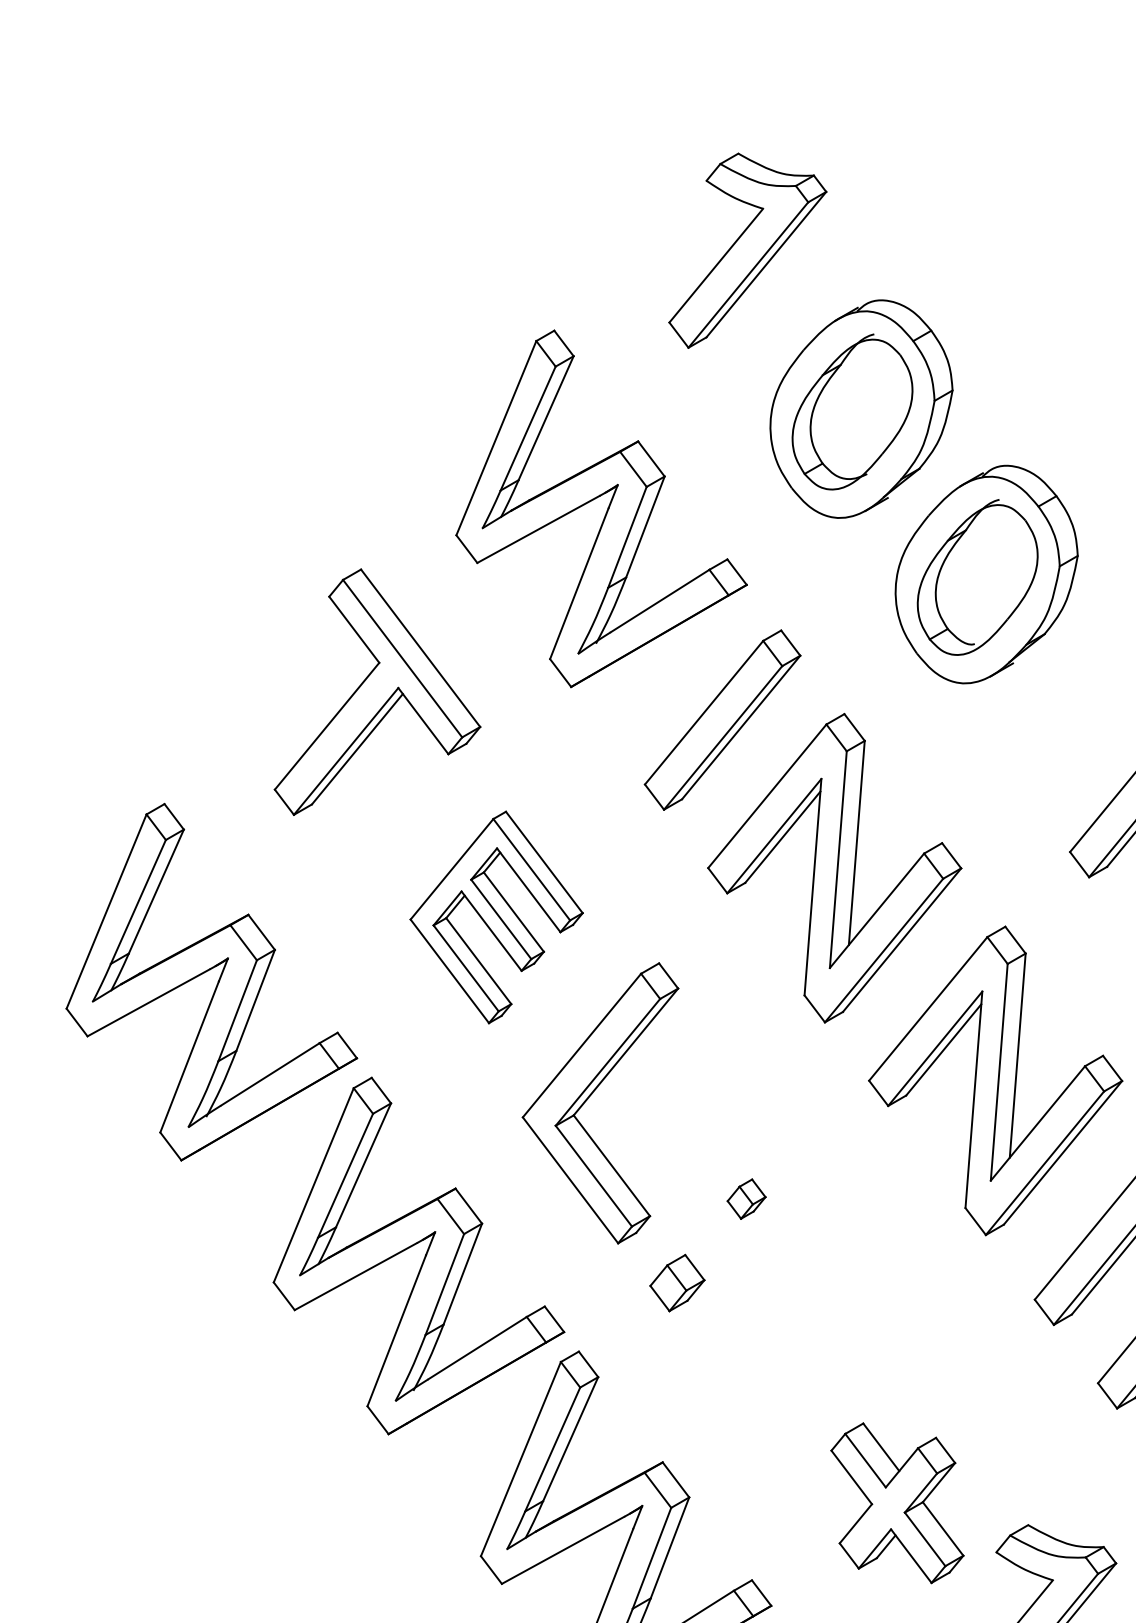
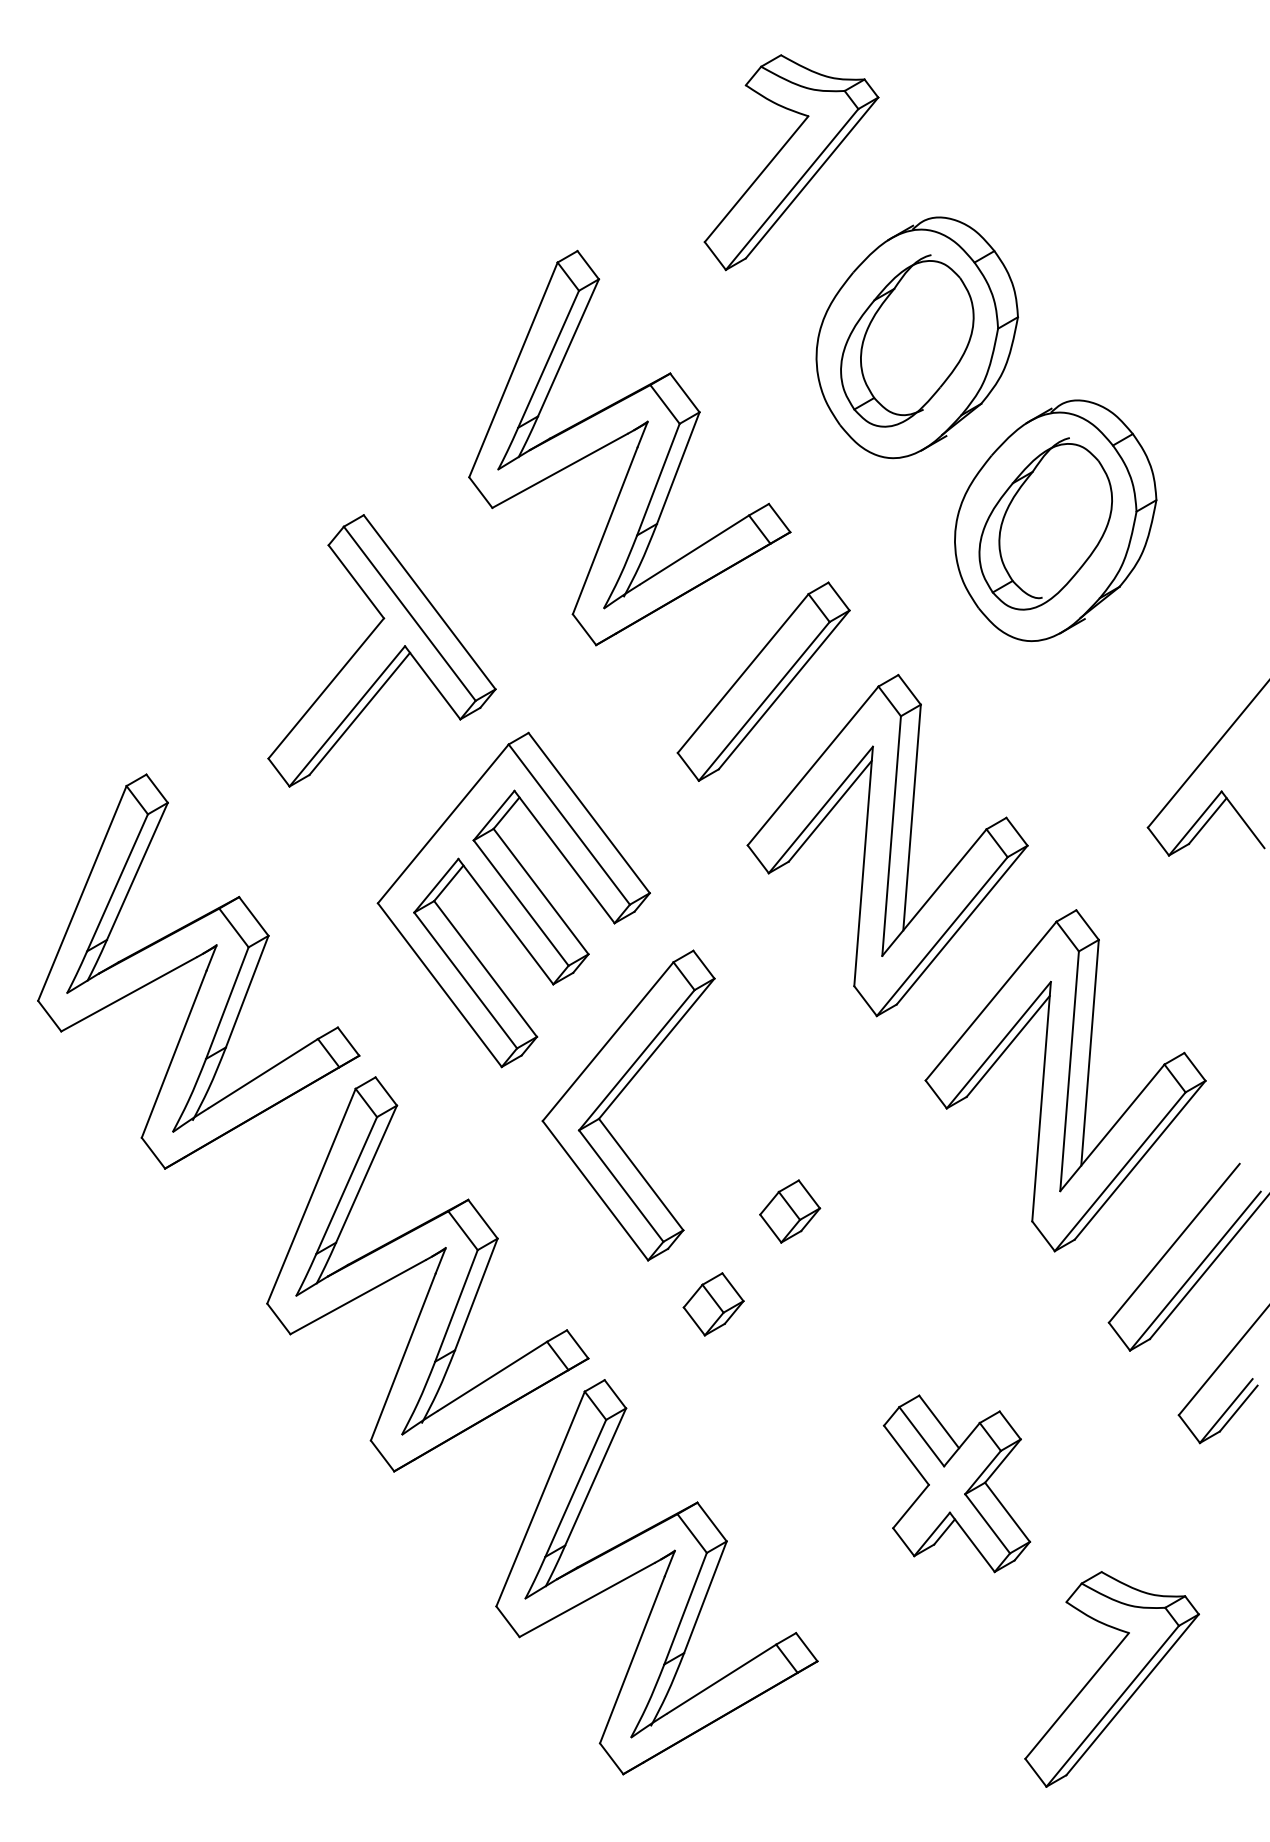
part: (496, 917) -> (513, 899), size x1.43
part: (746, 1199) -> (790, 1211), size x1.43
part: (896, 1502) -> (956, 1483), moved

